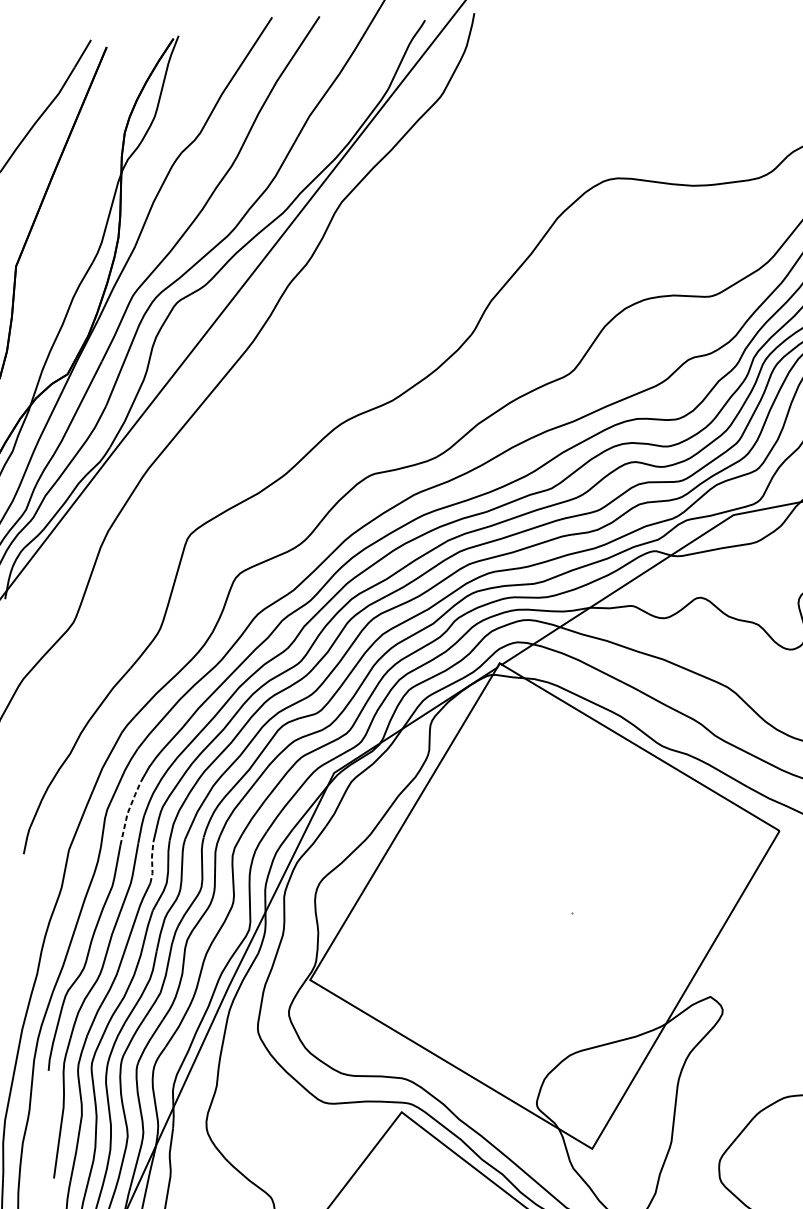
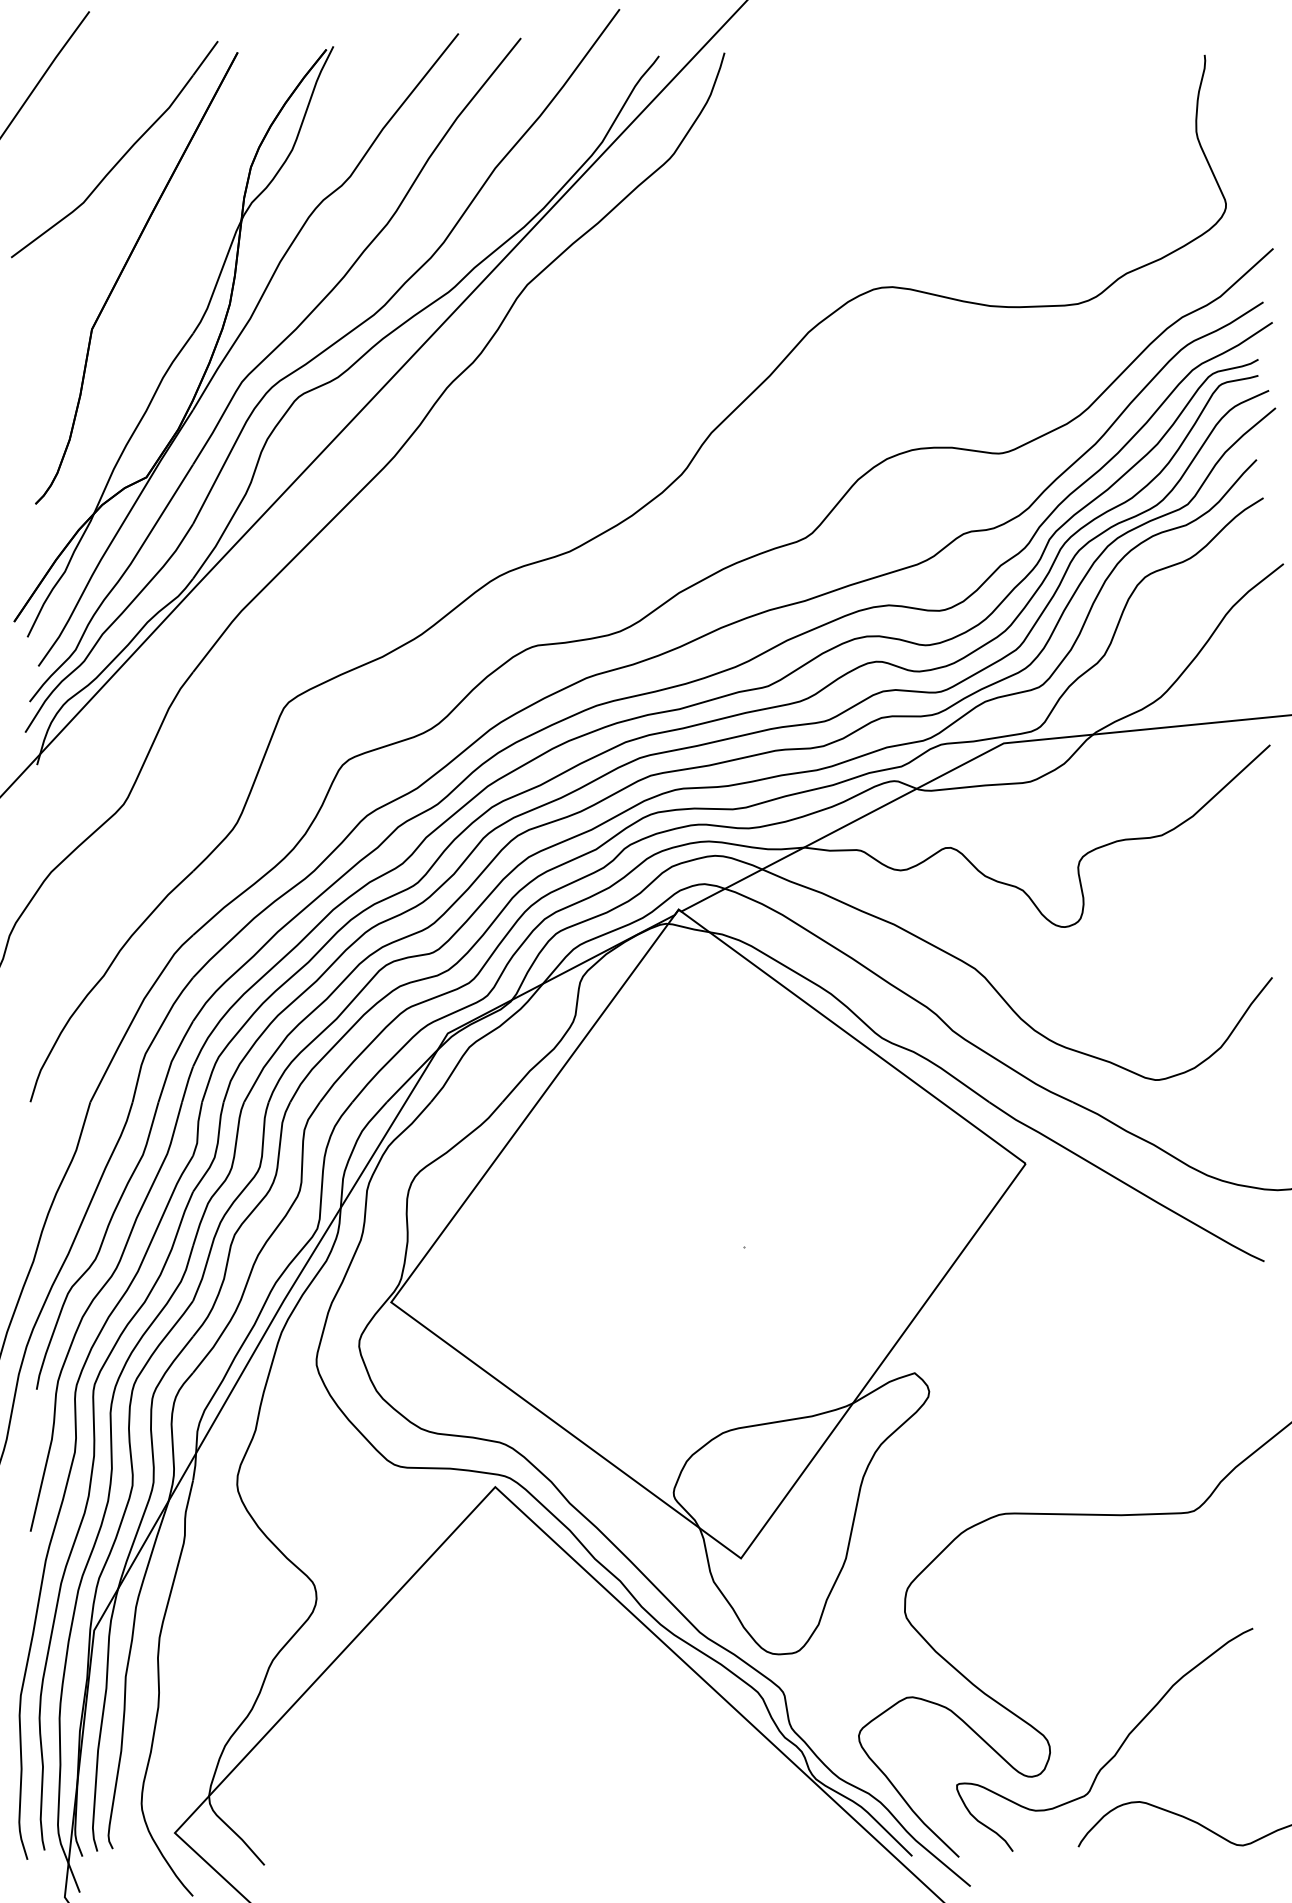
line: (128, 812) -> (172, 1059), dashed -> solid
line: (151, 863) -> (197, 1129), dashed -> solid

